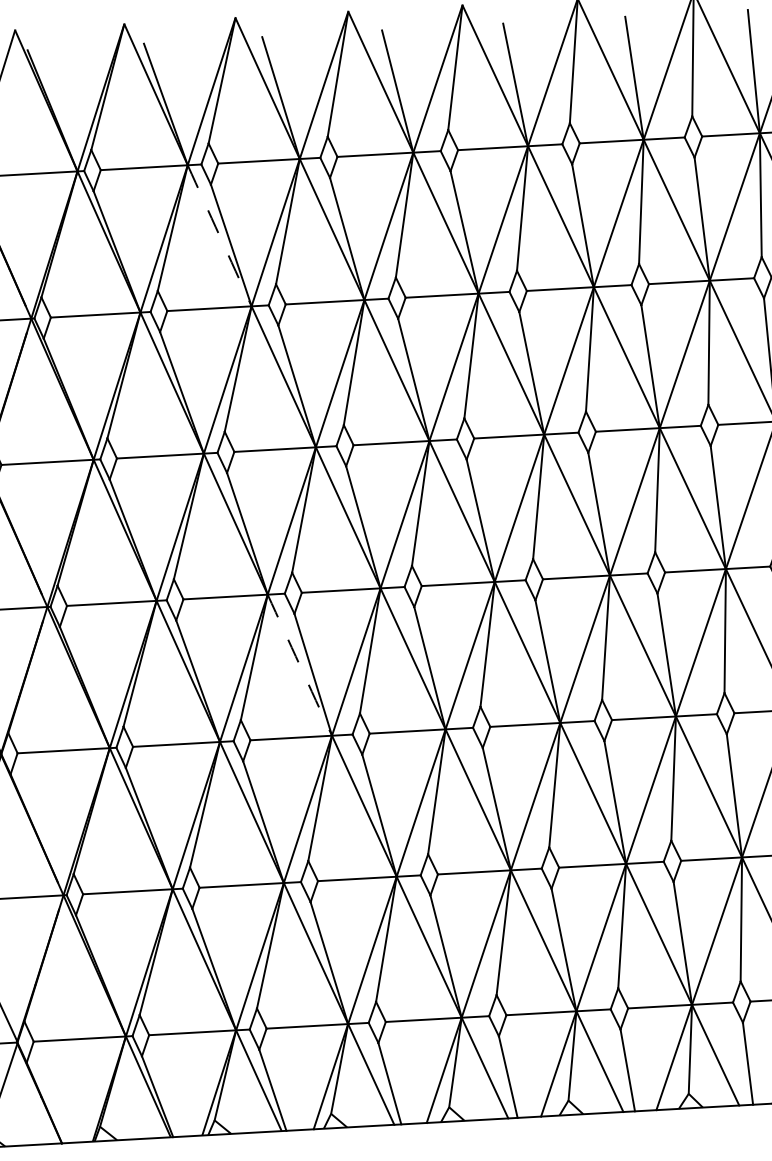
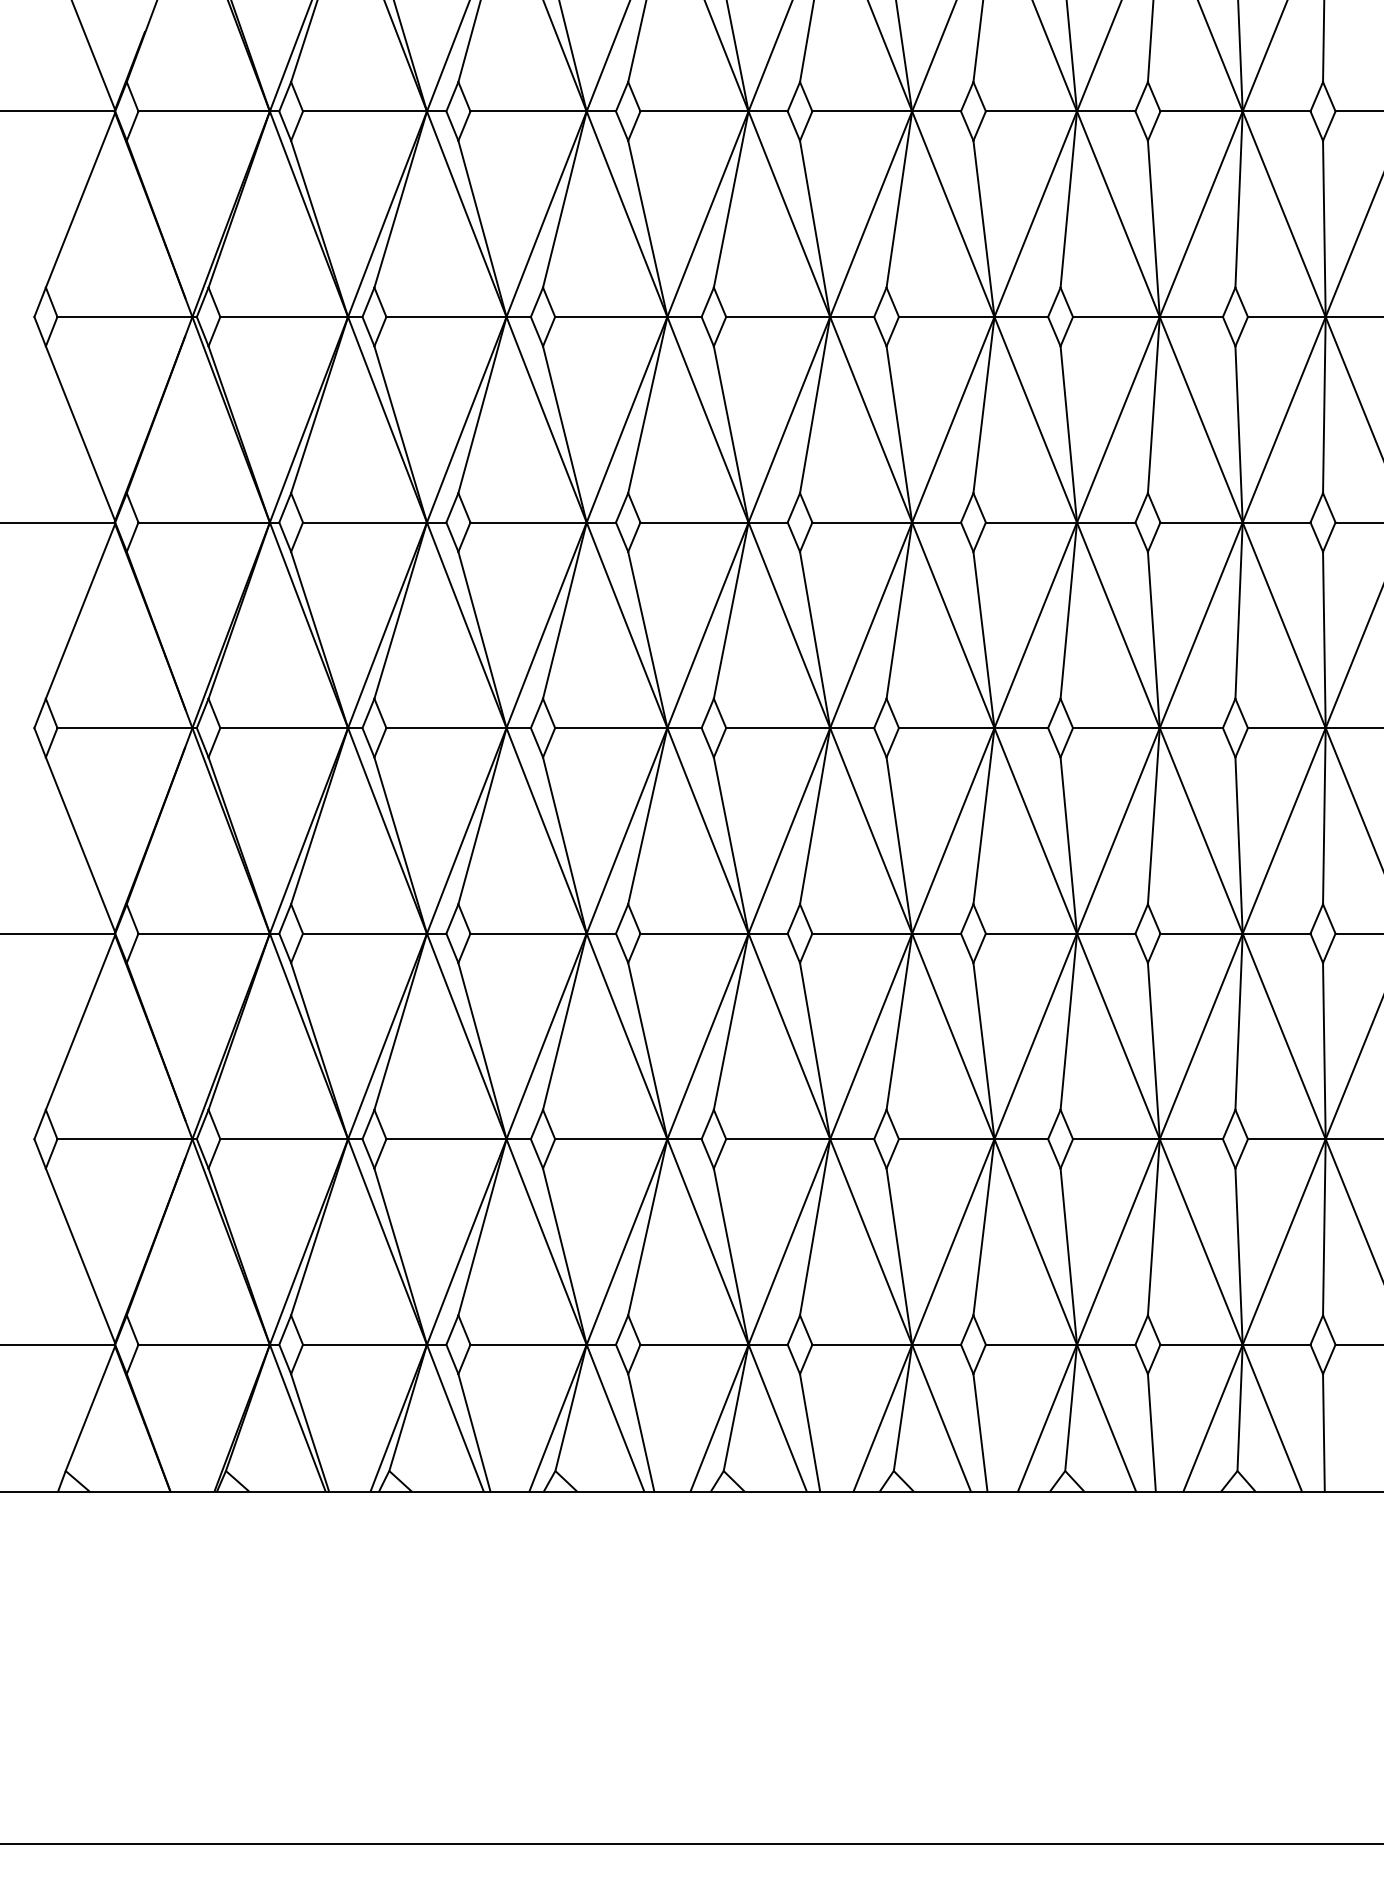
arc: (219, 236) -> (466, 214), dashed -> solid
arc: (299, 664) -> (546, 830), dashed -> solid

